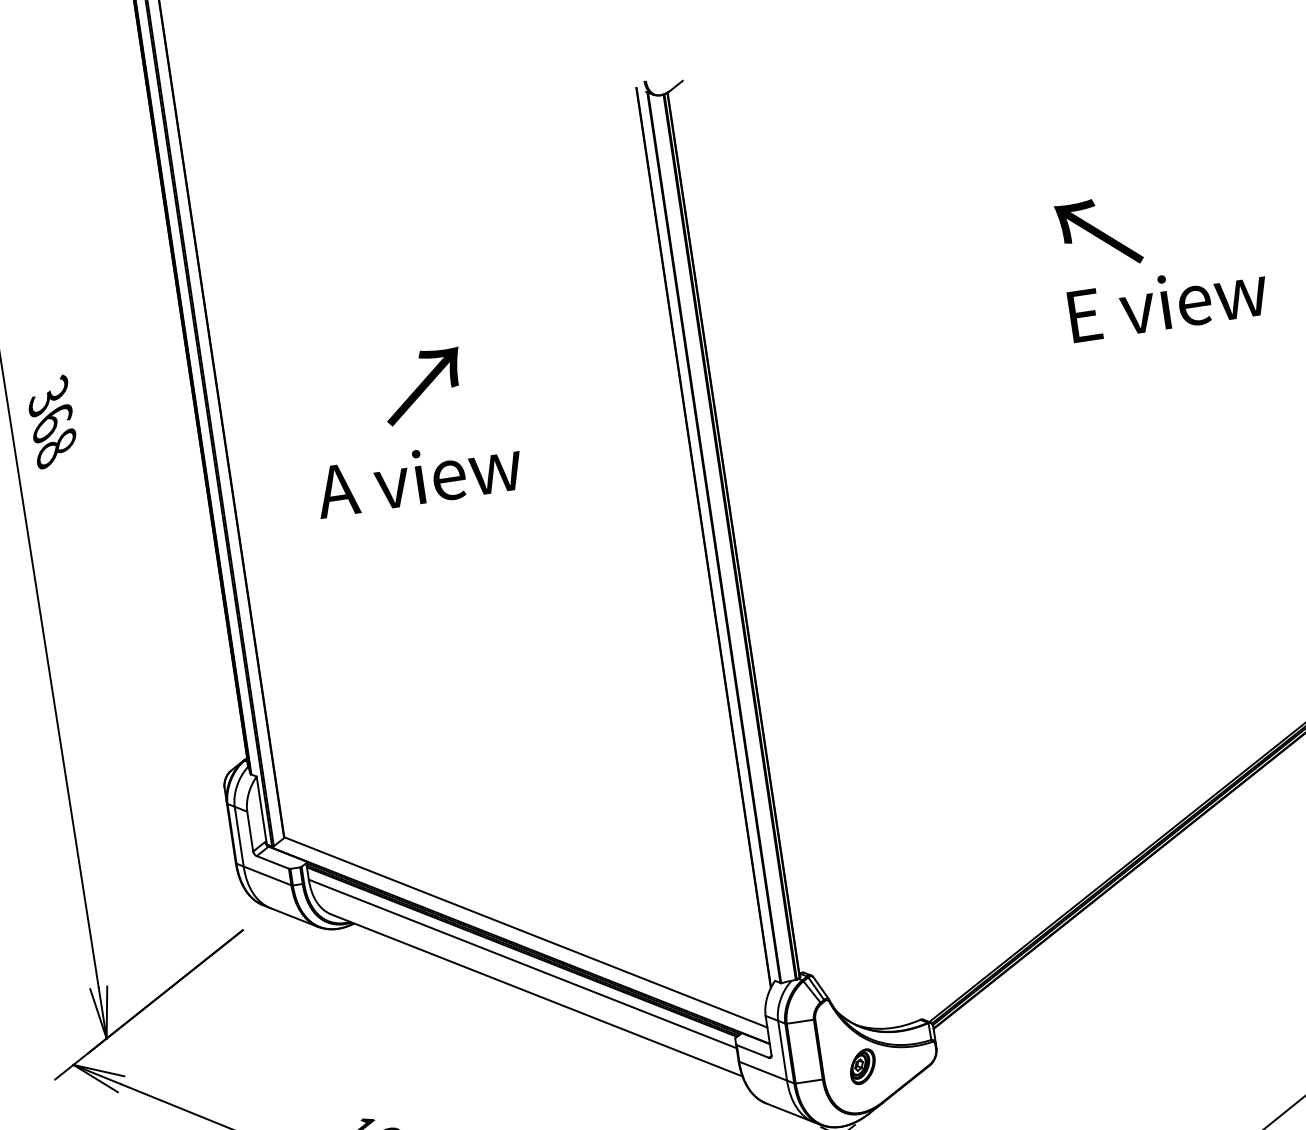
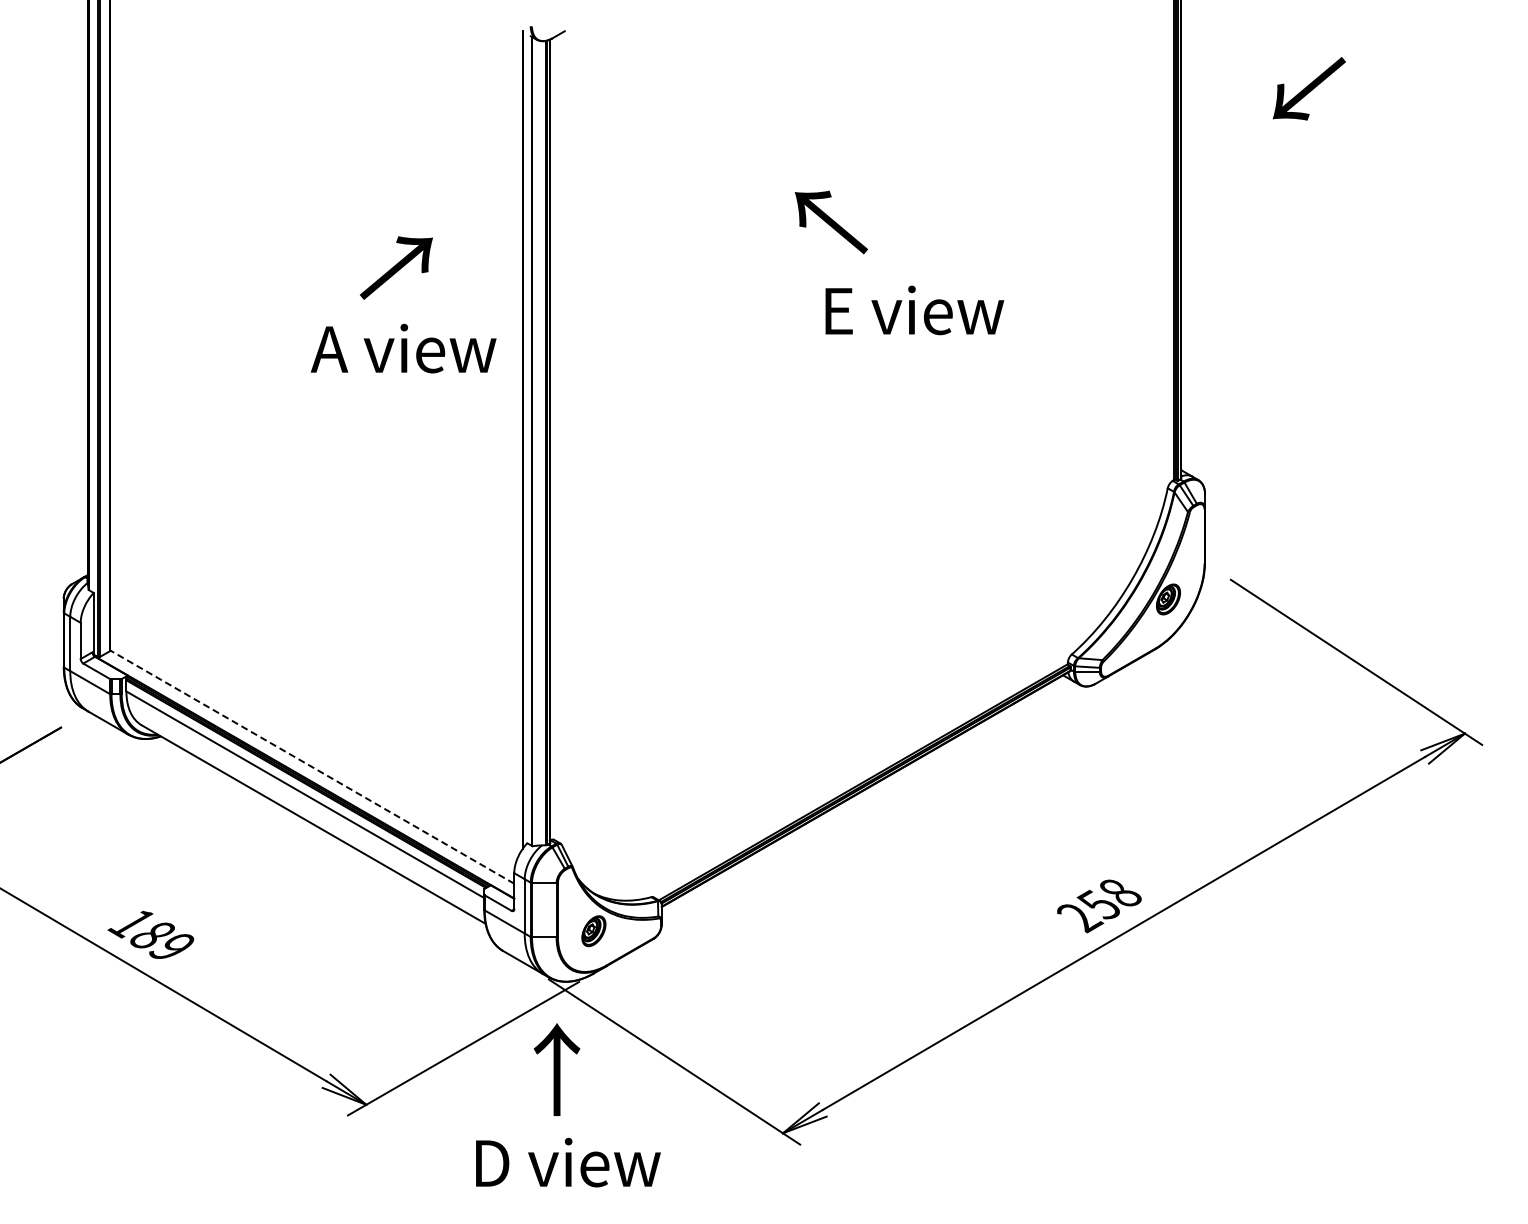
text: (1098, 233) -> (830, 222), moved
text: (1167, 302) -> (914, 310), moved
text: (423, 385) -> (396, 267), moved
text: (418, 477) -> (403, 348), moved
line: (524, 931) -> (311, 766), solid -> dashed

